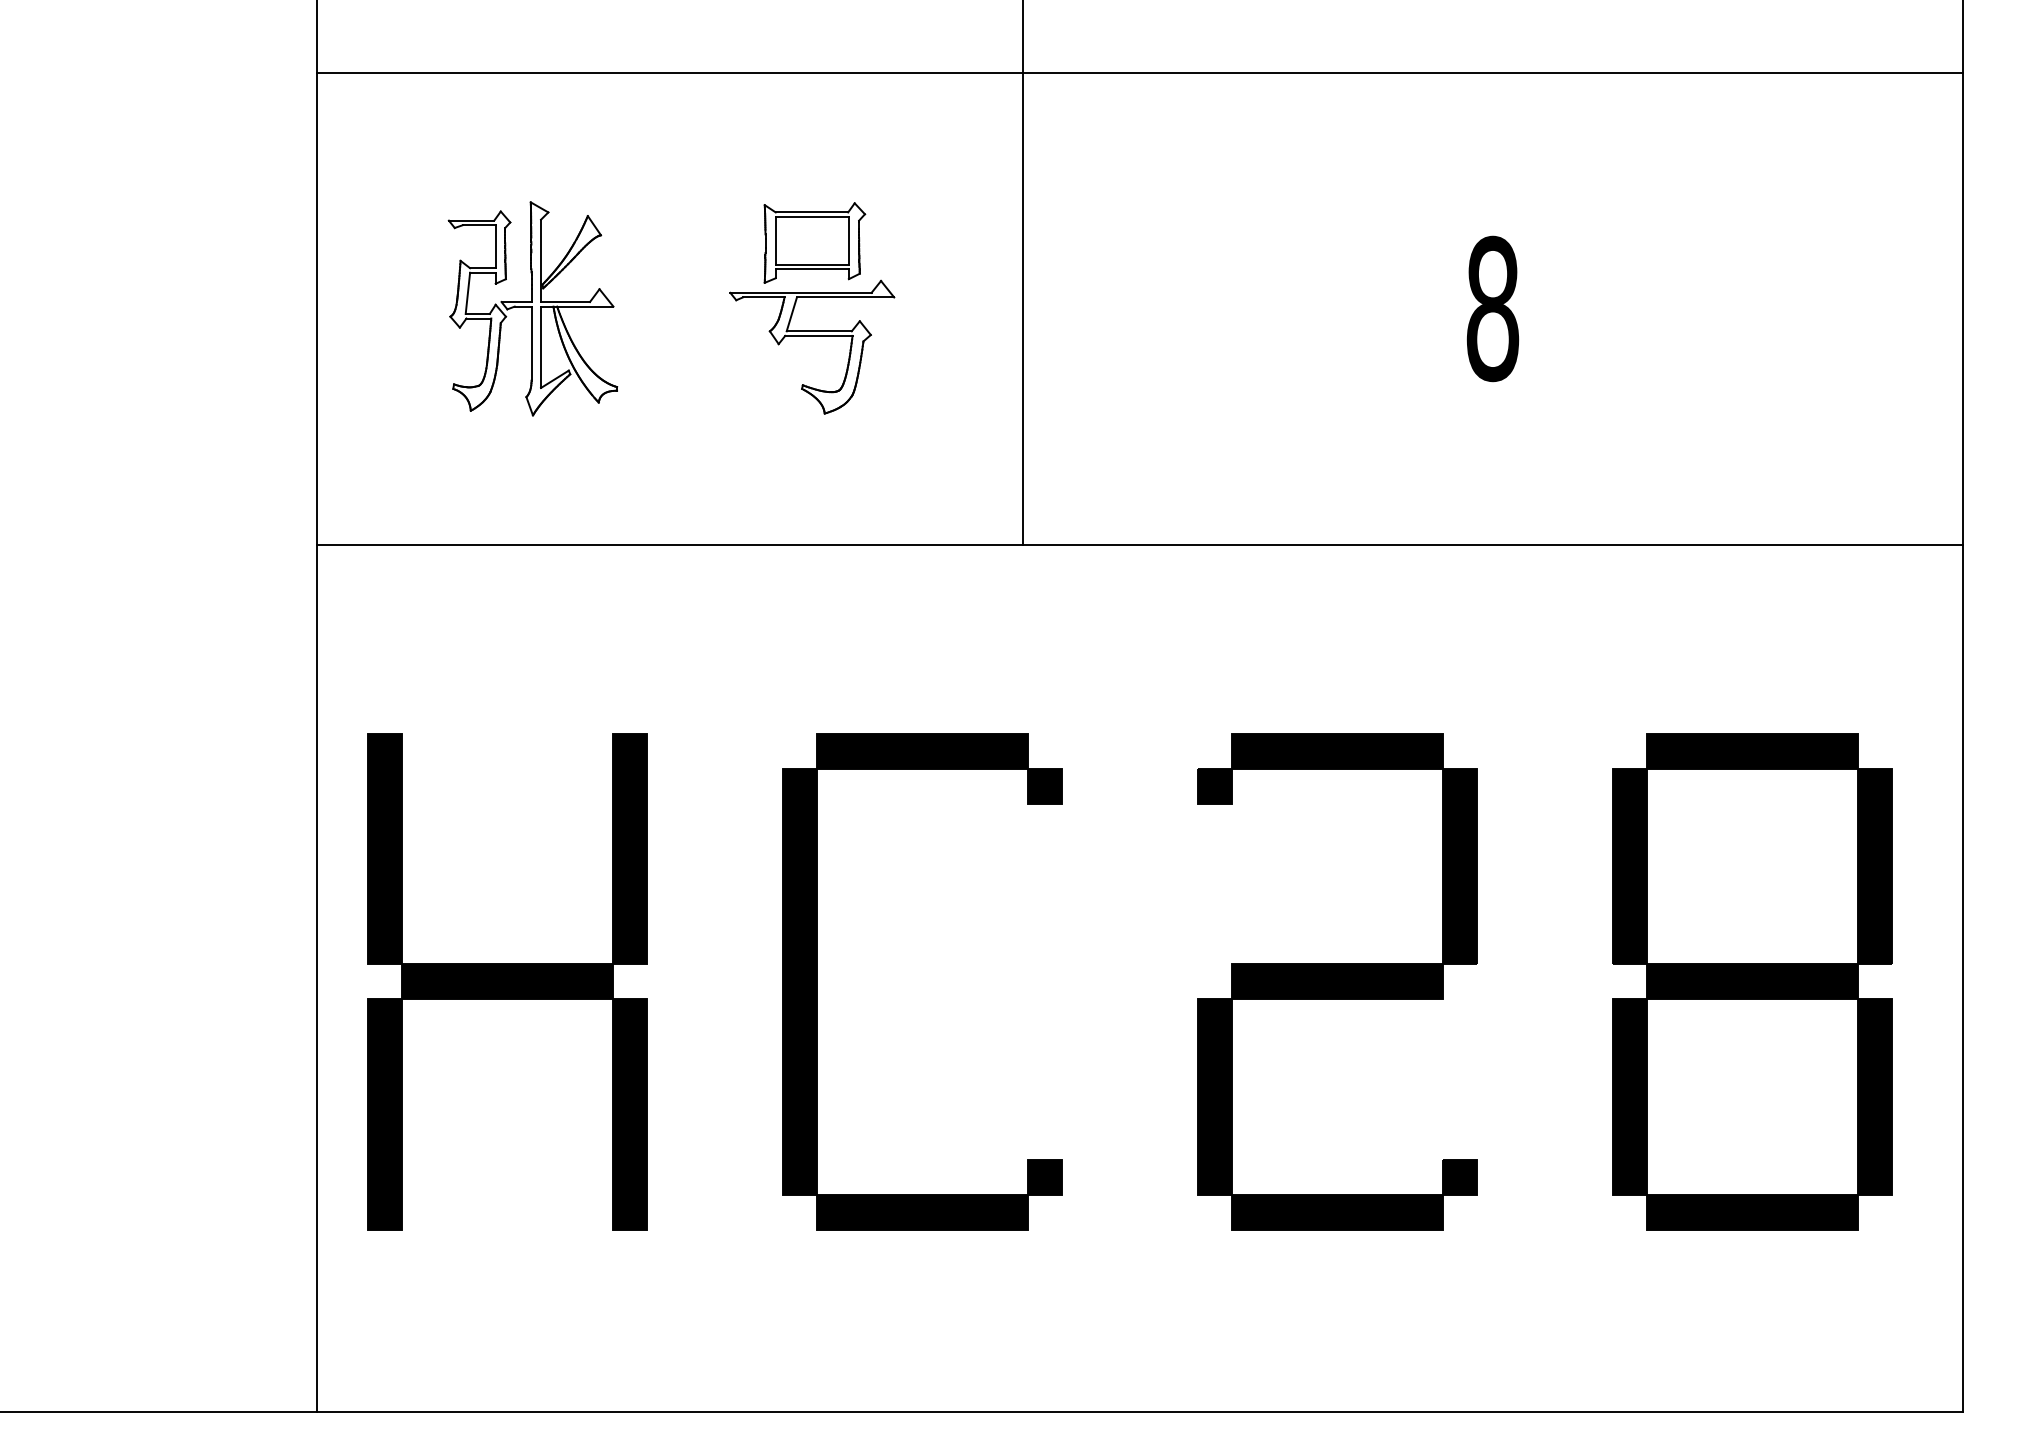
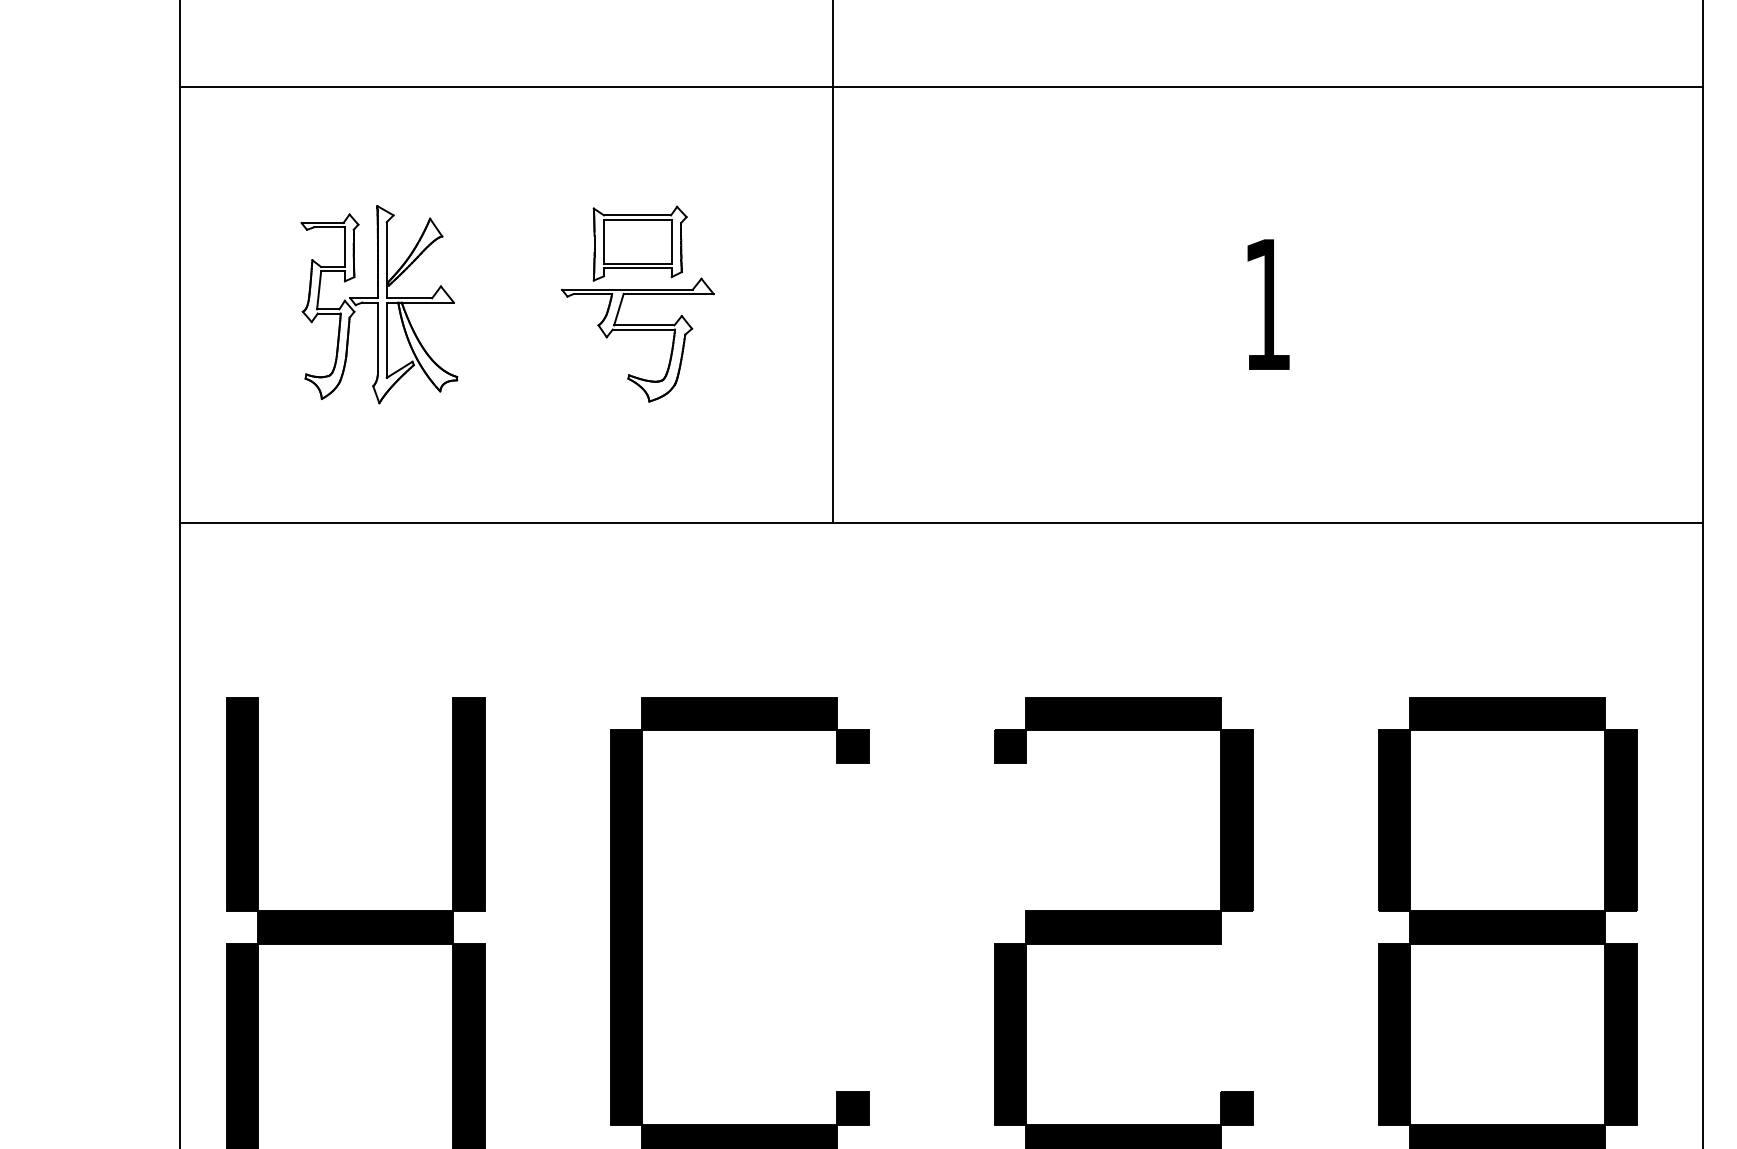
text: (1492, 308) -> (1267, 304), 8 -> 1

